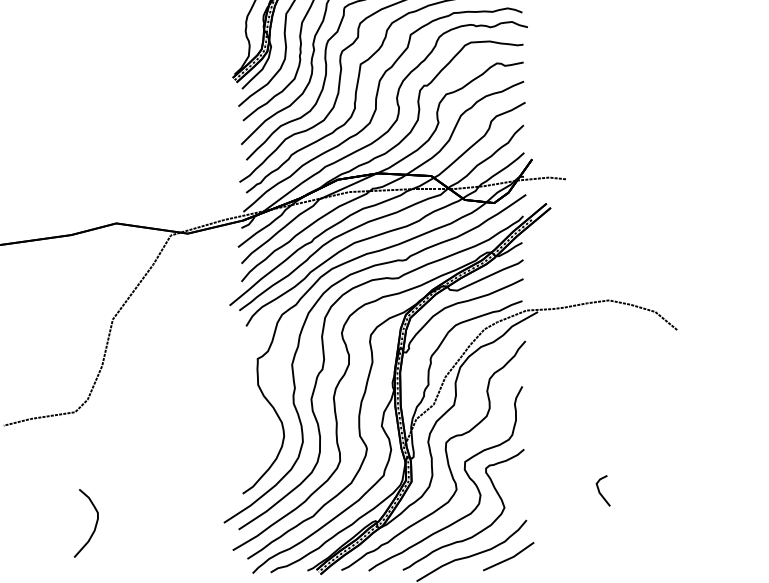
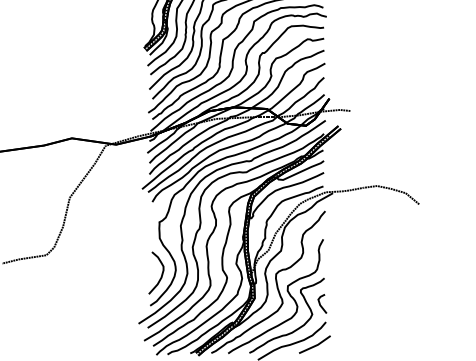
line: (600, 490) -> (320, 303), moved
curve: (94, 524) -> (161, 273), moved

